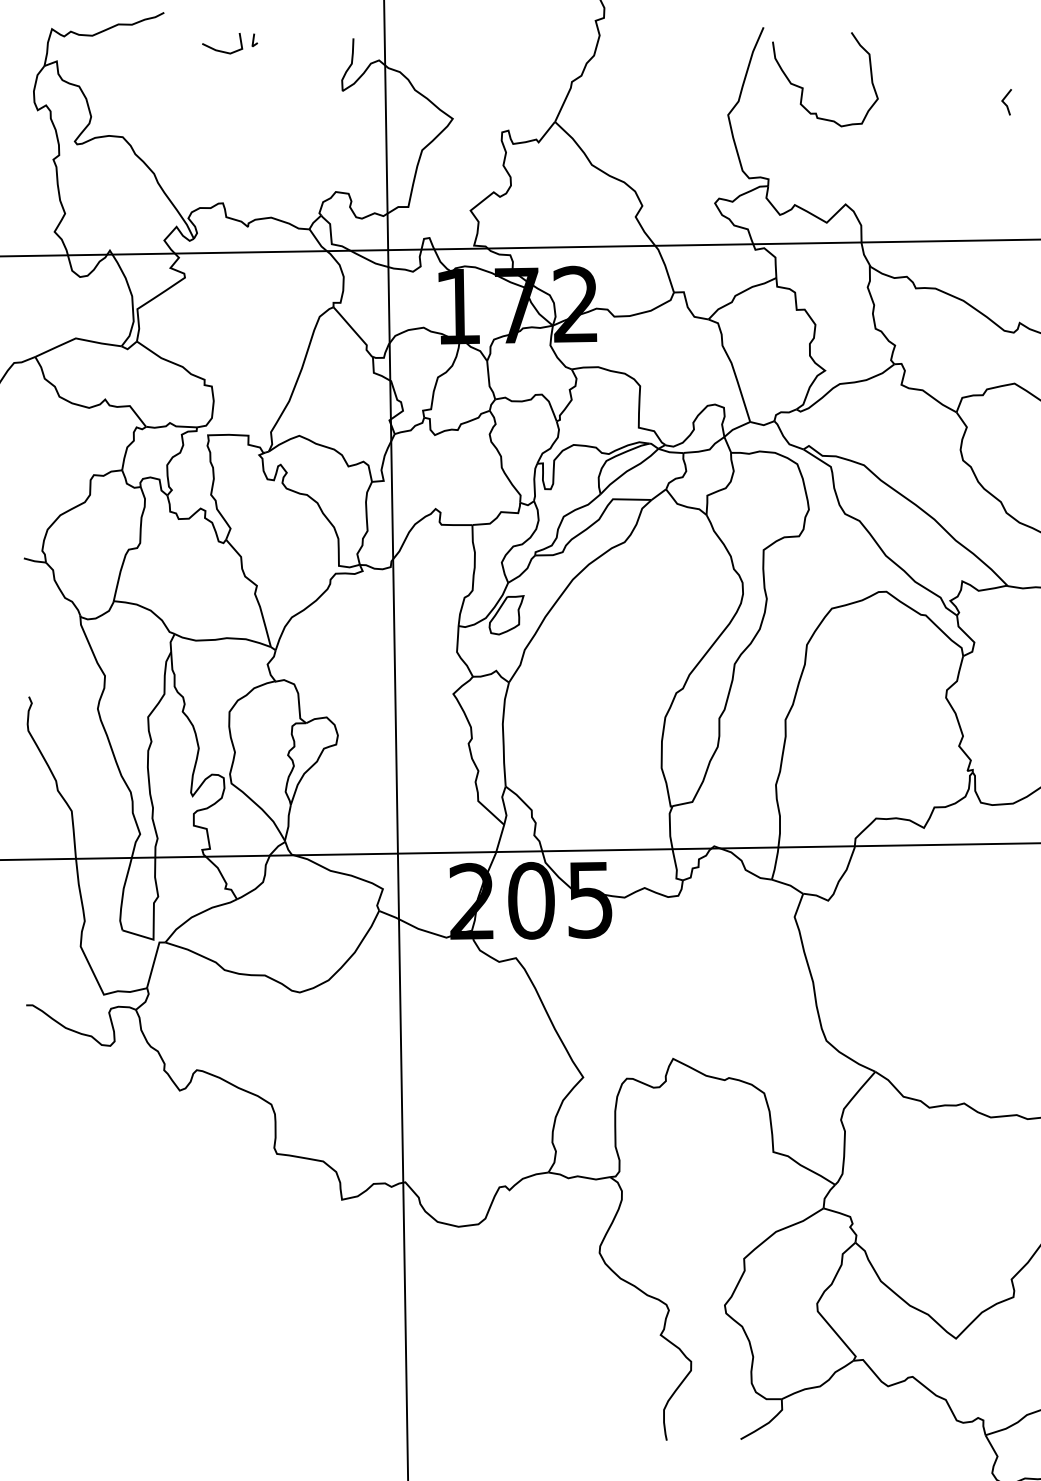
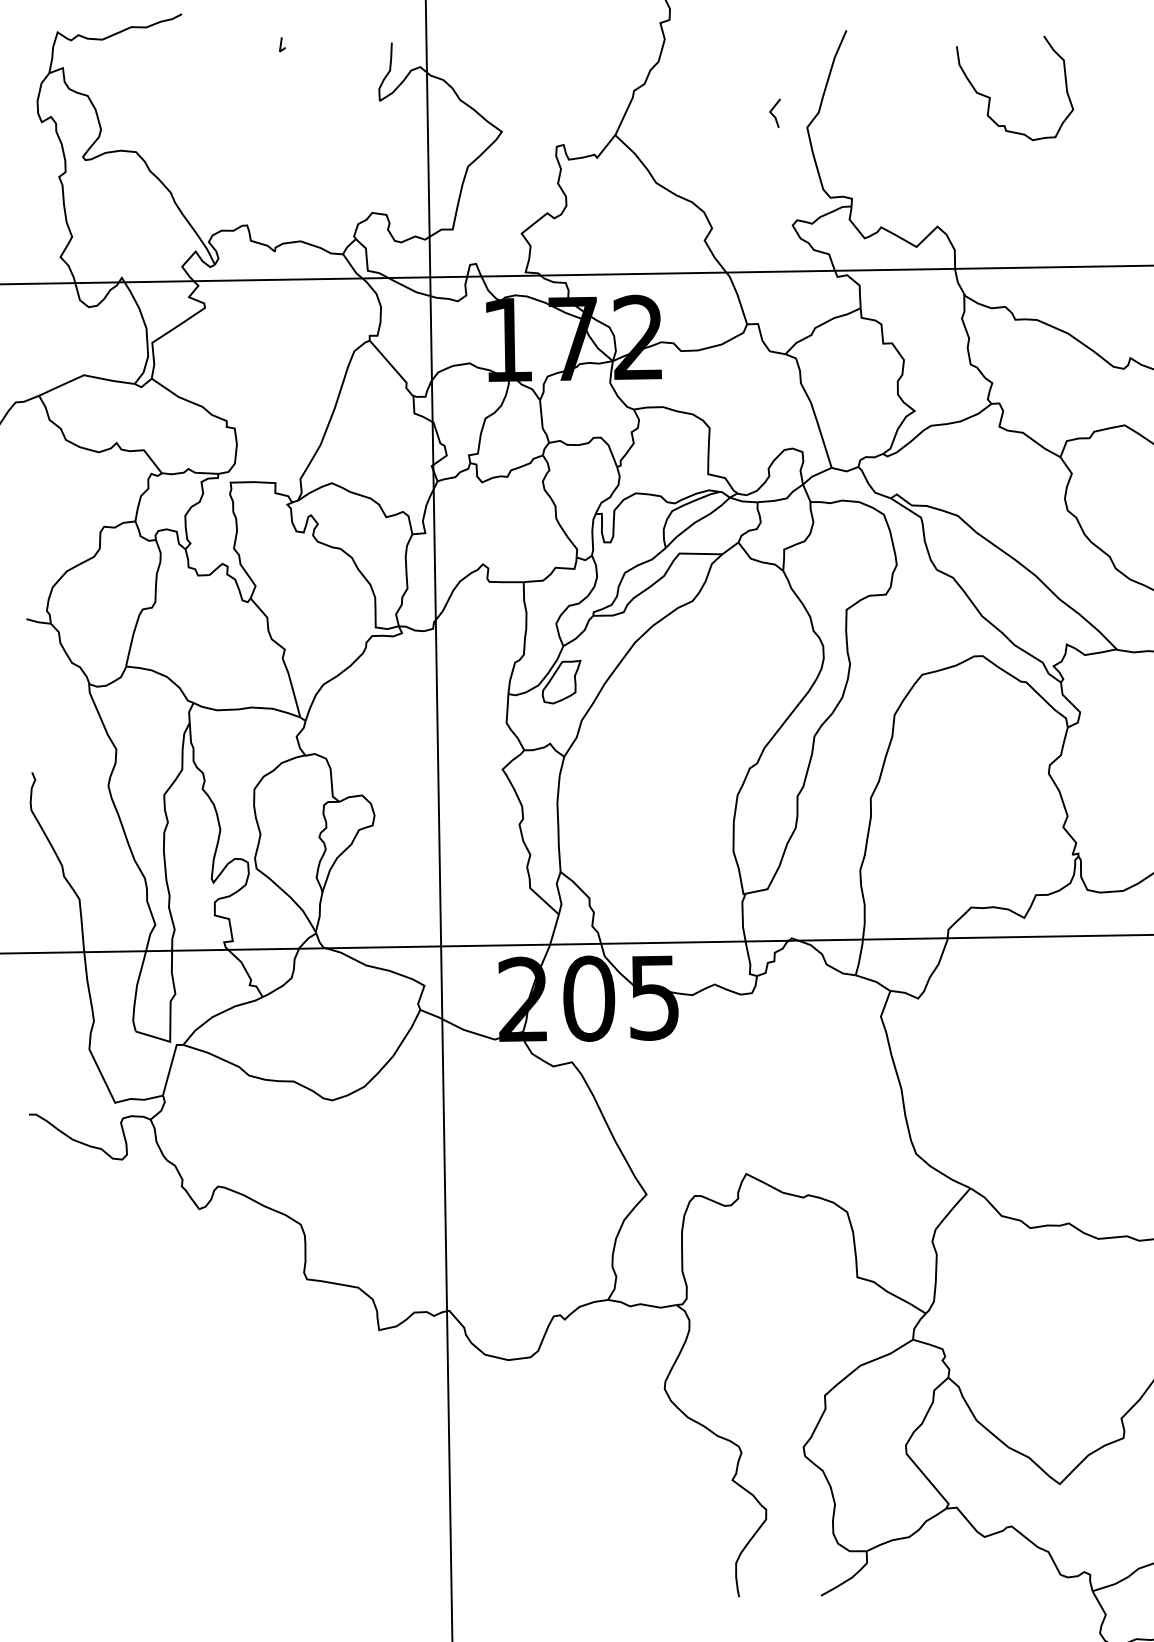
line: (219, 50) -> (243, 55), removed
curve: (803, 87) -> (990, 97), moved
line: (1005, 103) -> (773, 114), moved

